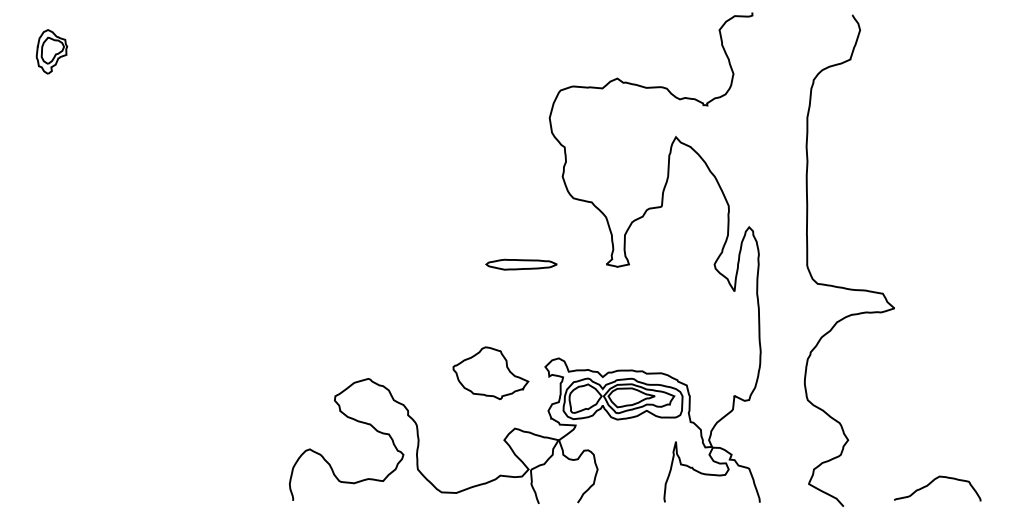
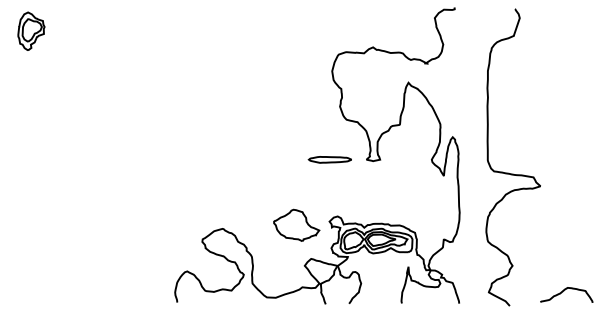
part: (52, 50) -> (31, 30), size x1.43
part: (520, 264) -> (329, 159), moved

